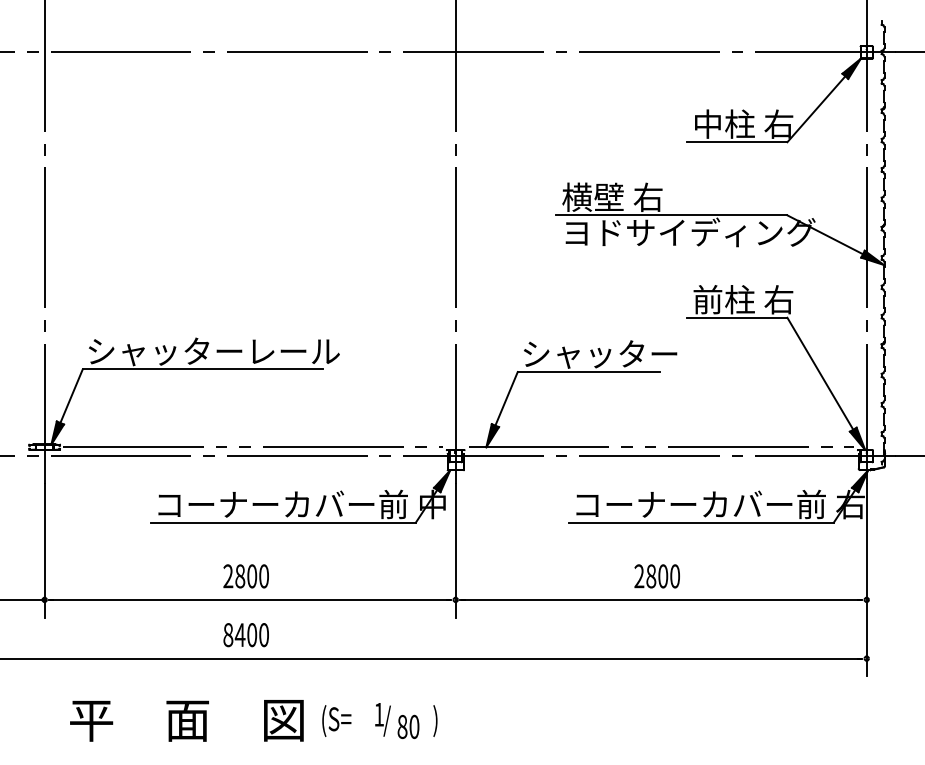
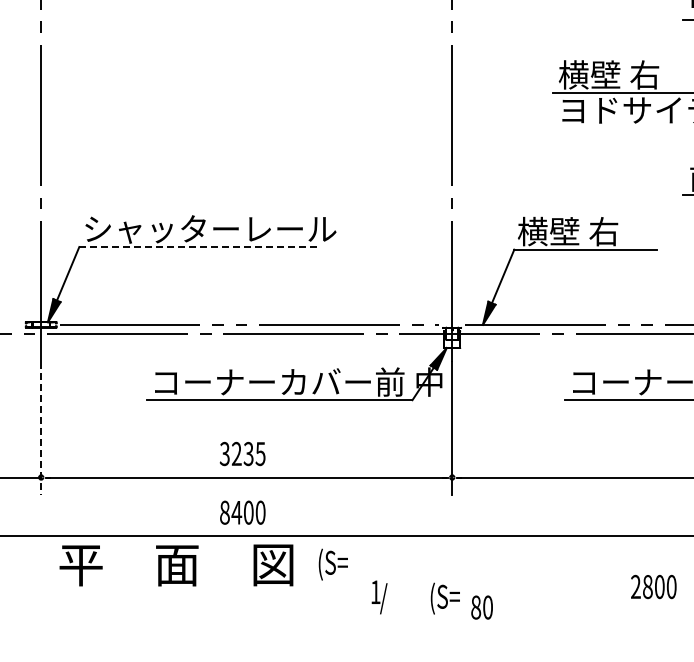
text: (599, 353) -> (596, 231), シャッター -> 横壁 右
line: (202, 369) -> (199, 247), solid -> dashed
line: (44, 550) -> (41, 428), solid -> dashed
text: (245, 576) -> (242, 454), 2800 -> 3235
text: (656, 576) -> (653, 587), moved
text: (186, 720) -> (176, 565), moved
text: (336, 720) -> (333, 564), moved
text: (448, 720) -> (445, 598), ) -> (S=
text: (408, 726) -> (482, 607), moved

